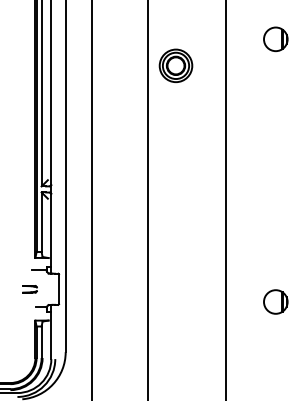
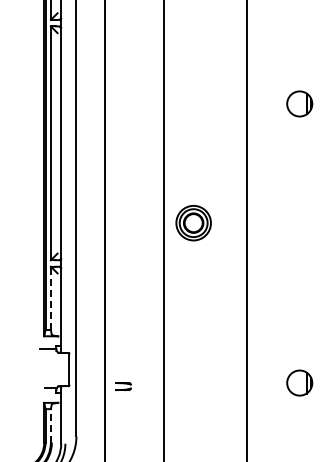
part: (175, 66) -> (193, 223), moved
line: (41, 222) -> (50, 298), solid -> dashed
part: (29, 289) -> (123, 386), moved
line: (41, 341) -> (50, 425), solid -> dashed

